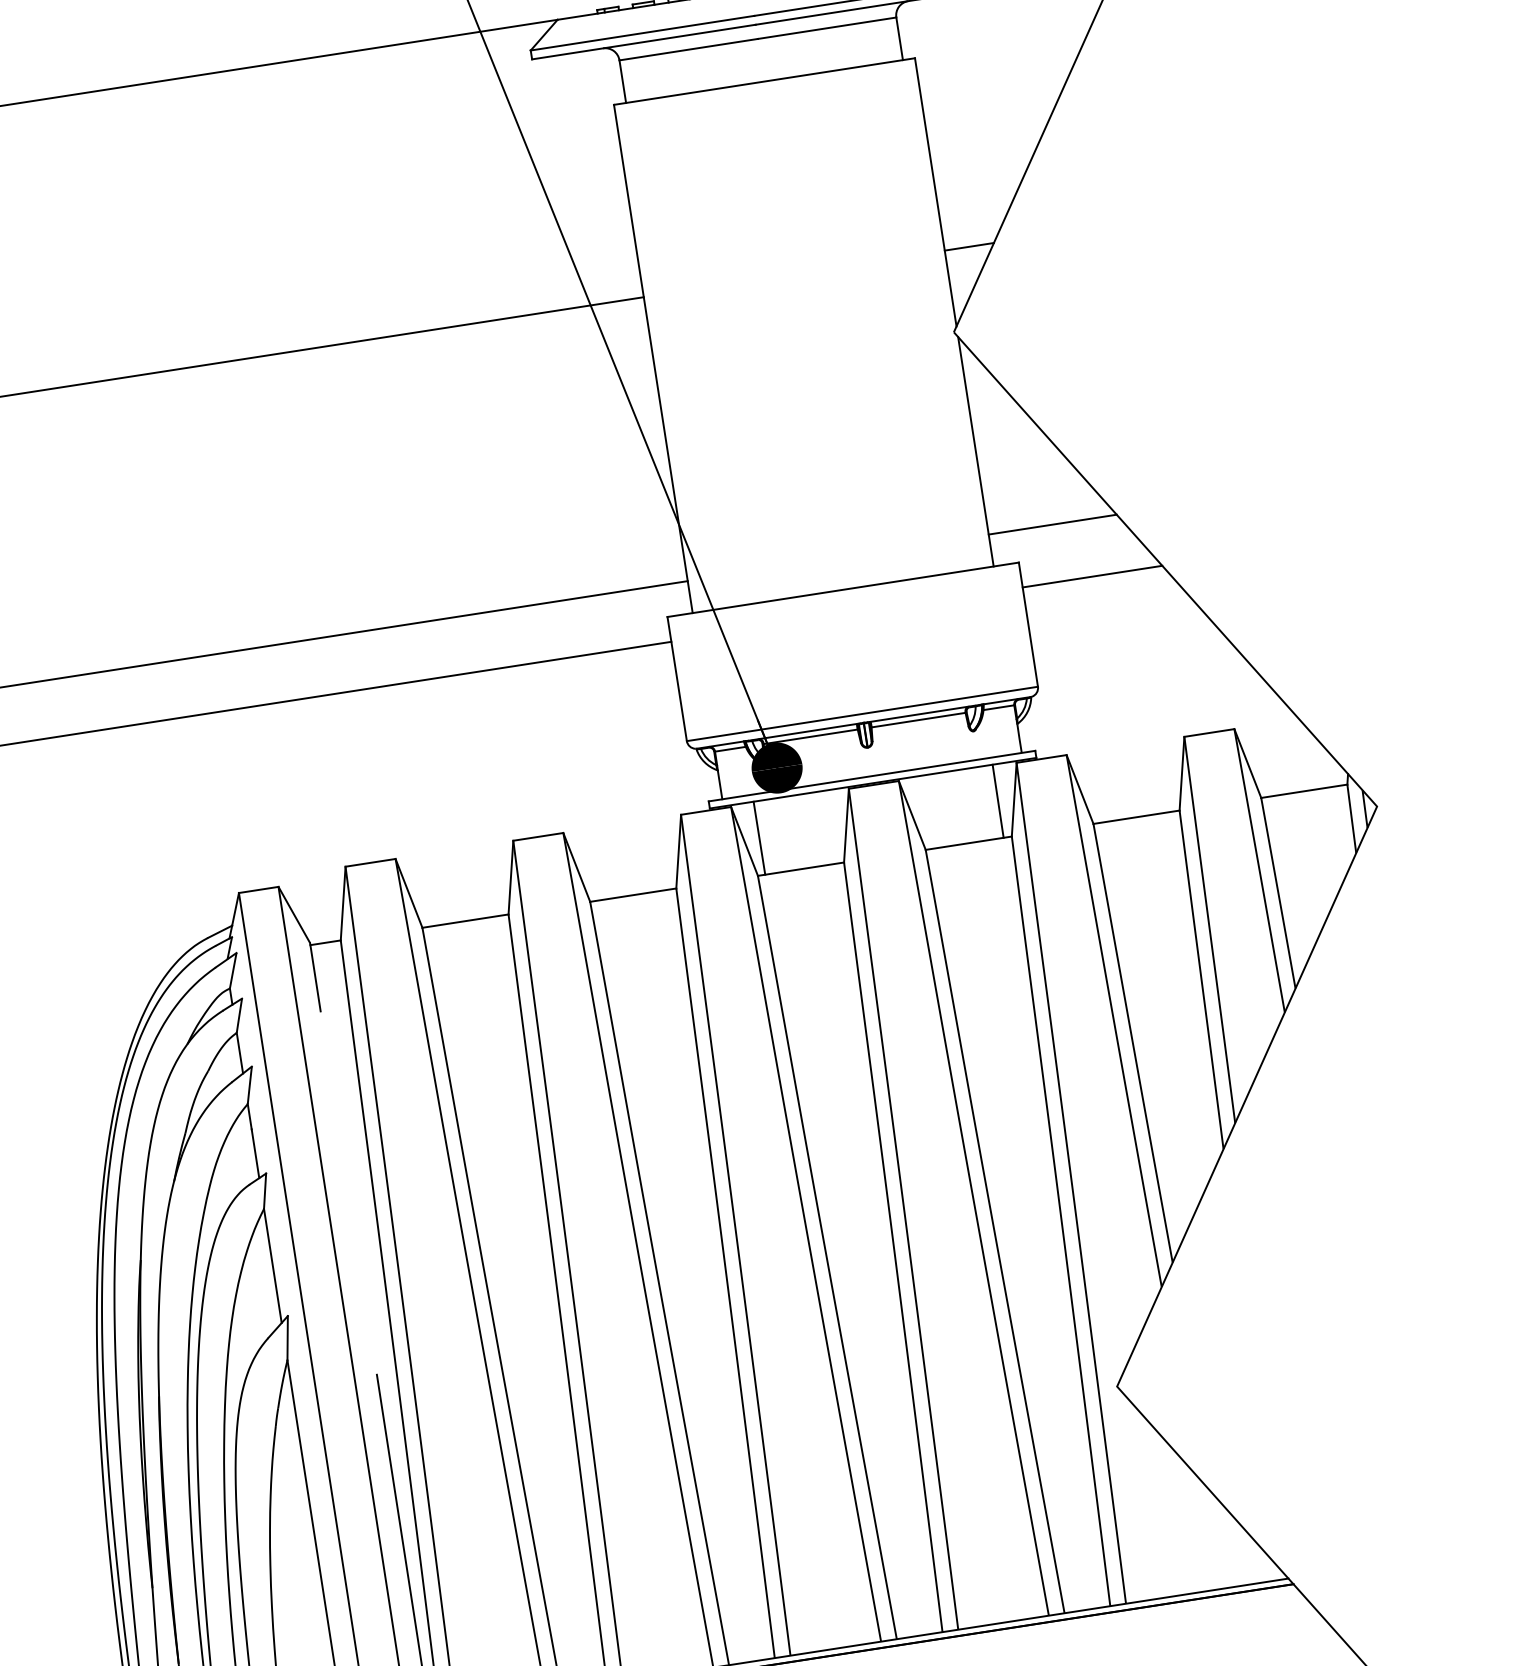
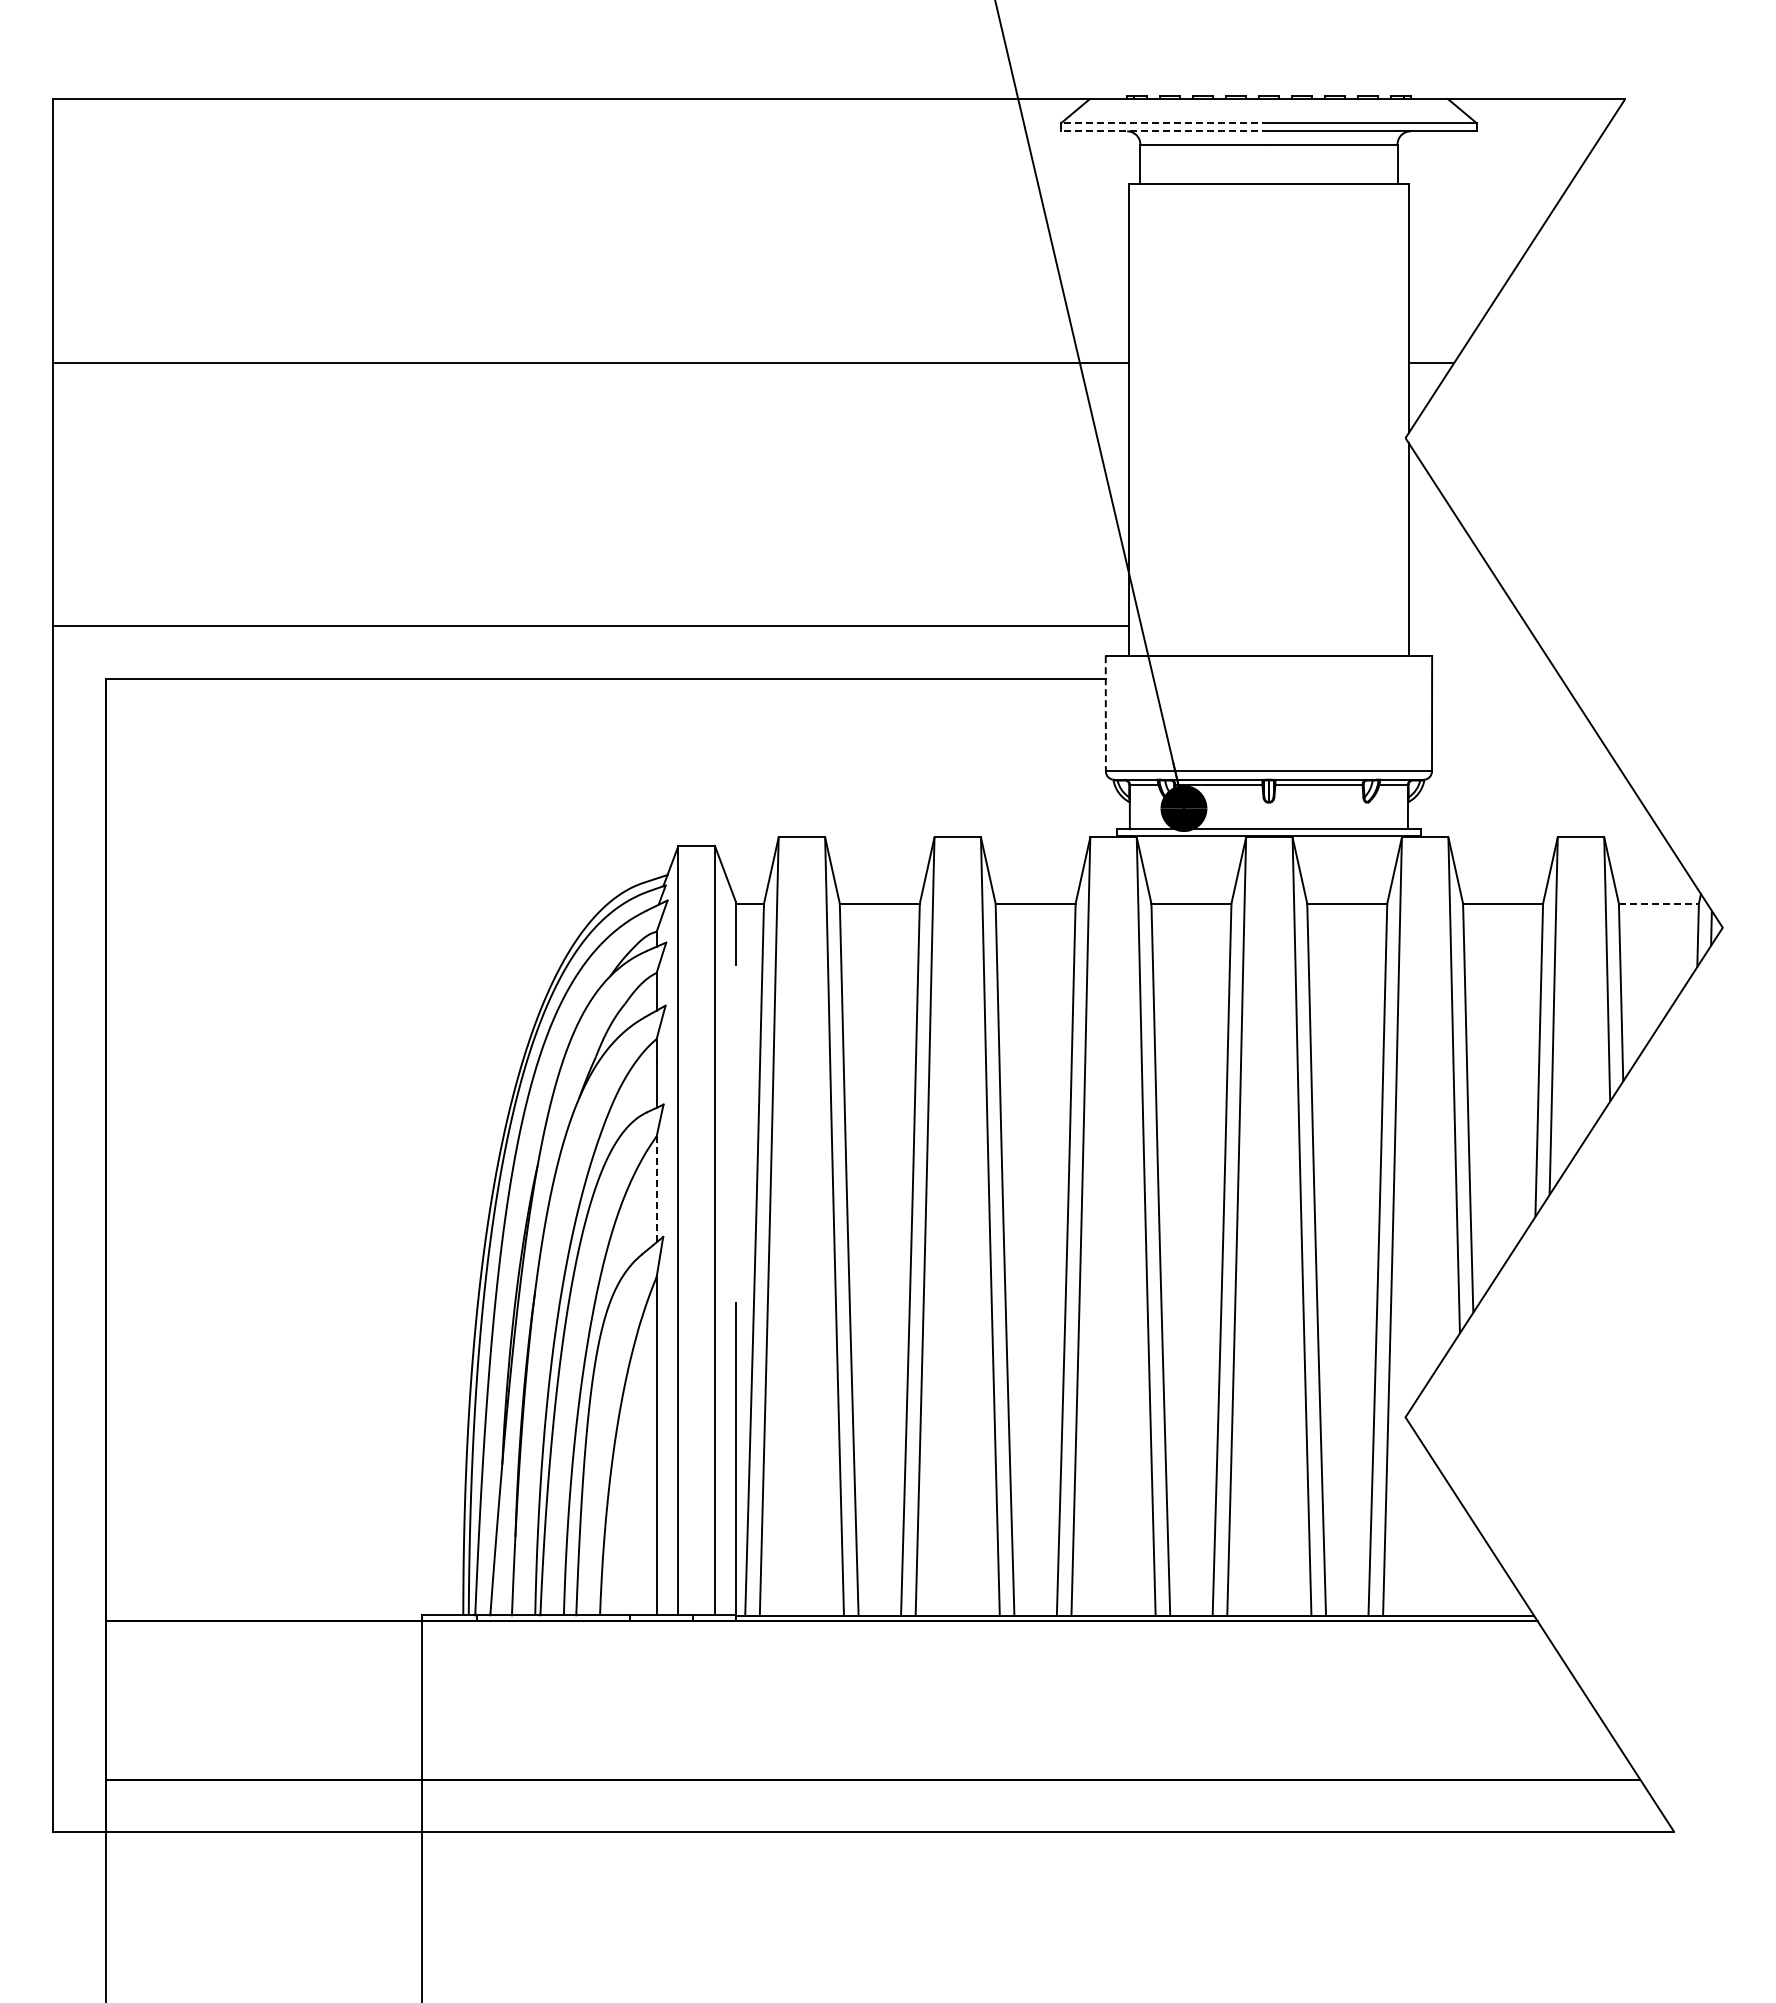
line: (643, 33) -> (1165, 123), solid -> dashed
line: (644, 42) -> (1165, 131), solid -> dashed
line: (1052, 524) -> (1467, 626), removed
line: (1092, 577) -> (1496, 679), removed
line: (676, 678) -> (1105, 713), solid -> dashed
line: (1303, 791) -> (1658, 903), solid -> dashed
line: (997, 801) -> (1379, 869), removed
line: (758, 838) -> (1157, 869), removed
line: (272, 1266) -> (656, 1189), solid -> dashed

